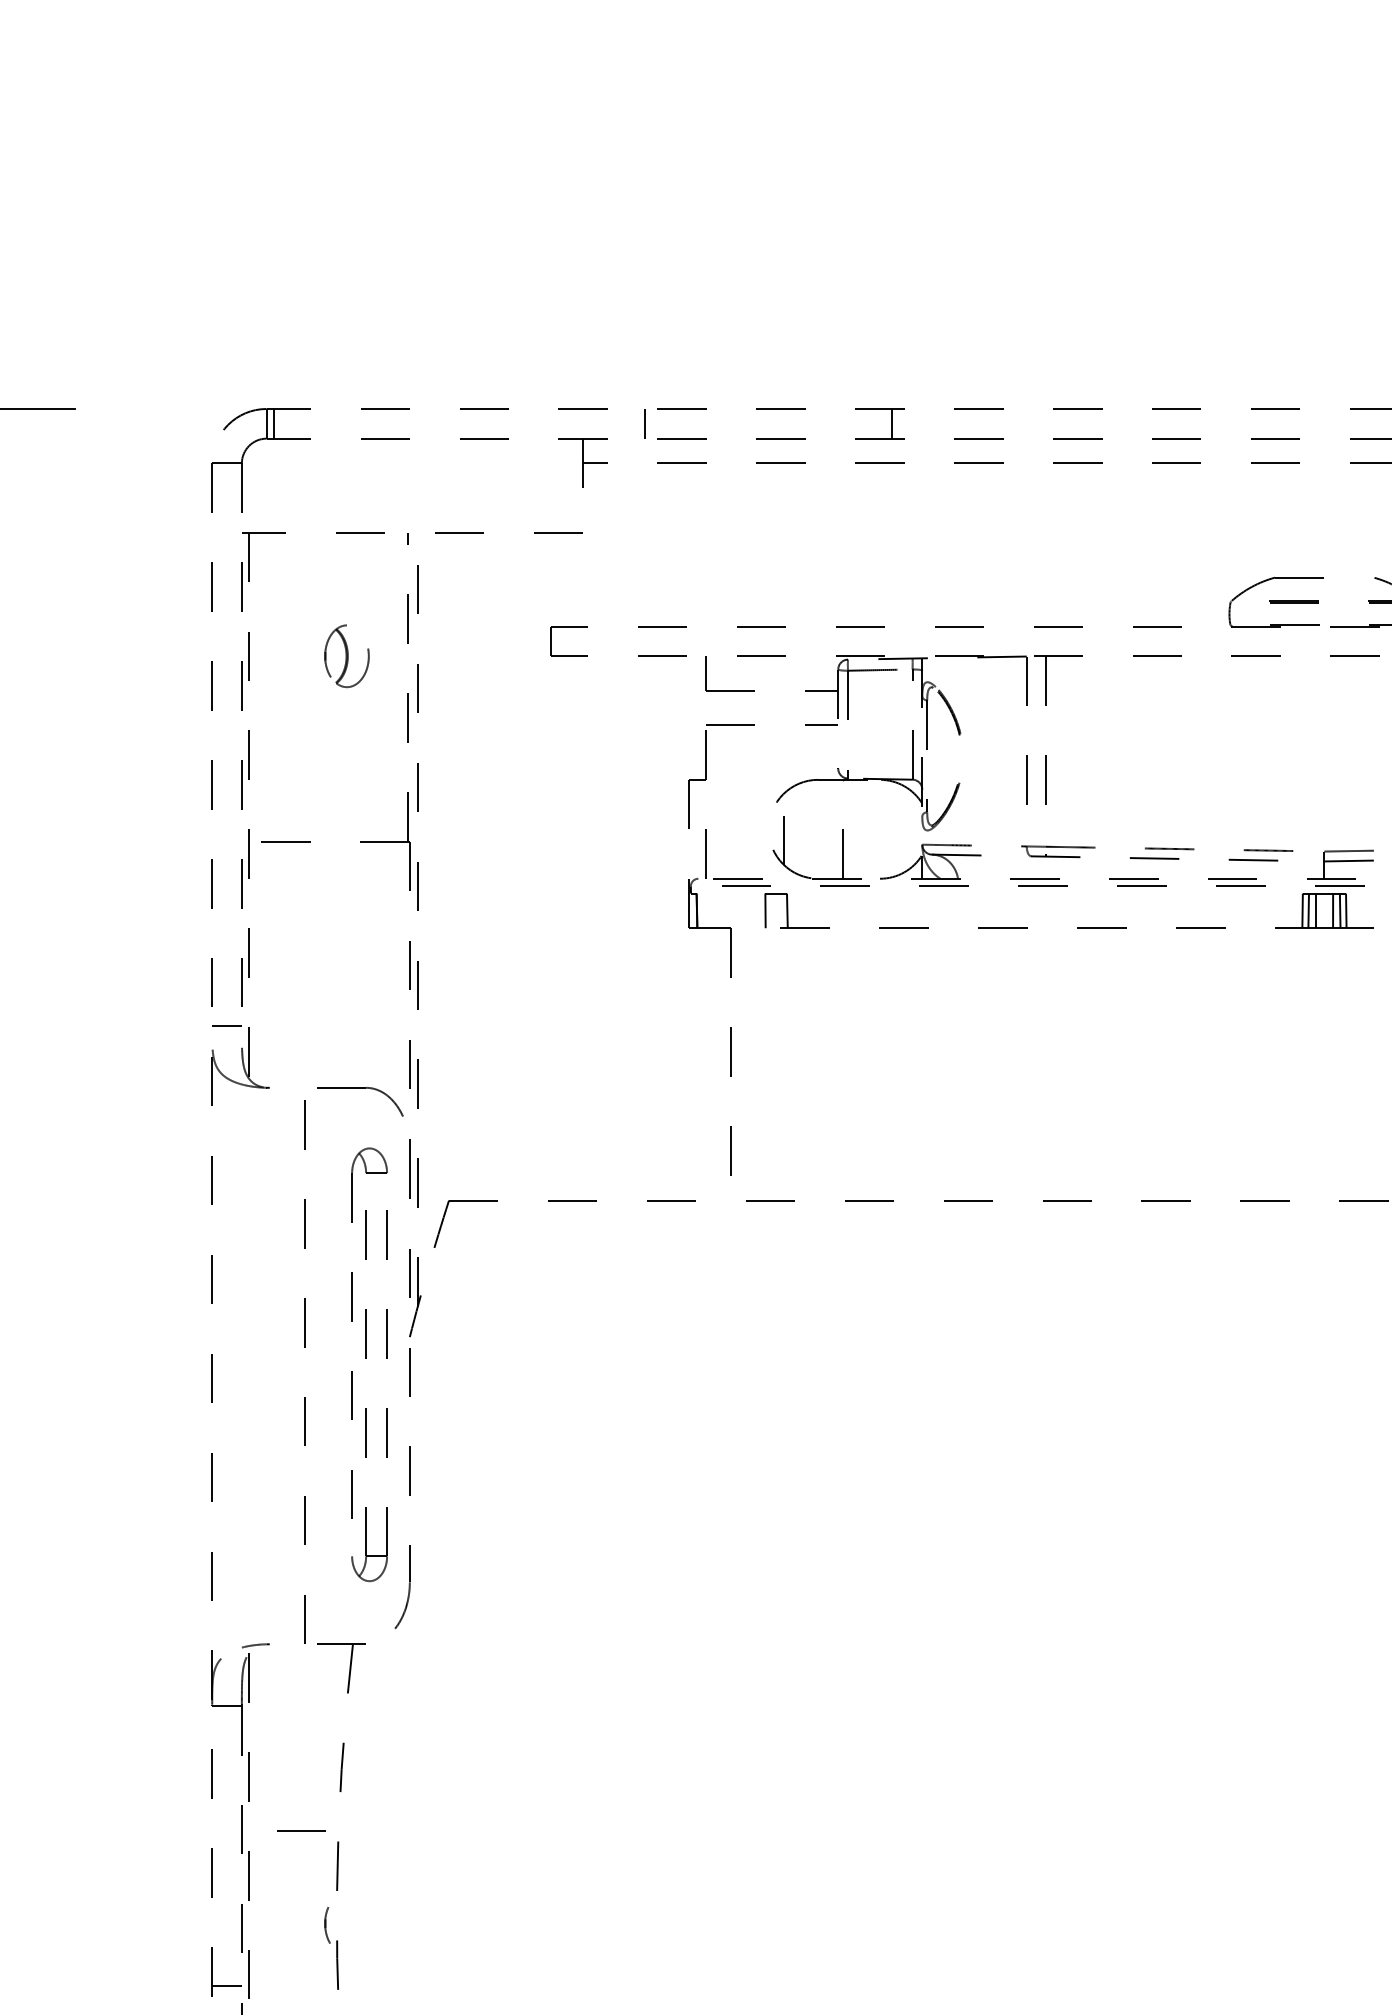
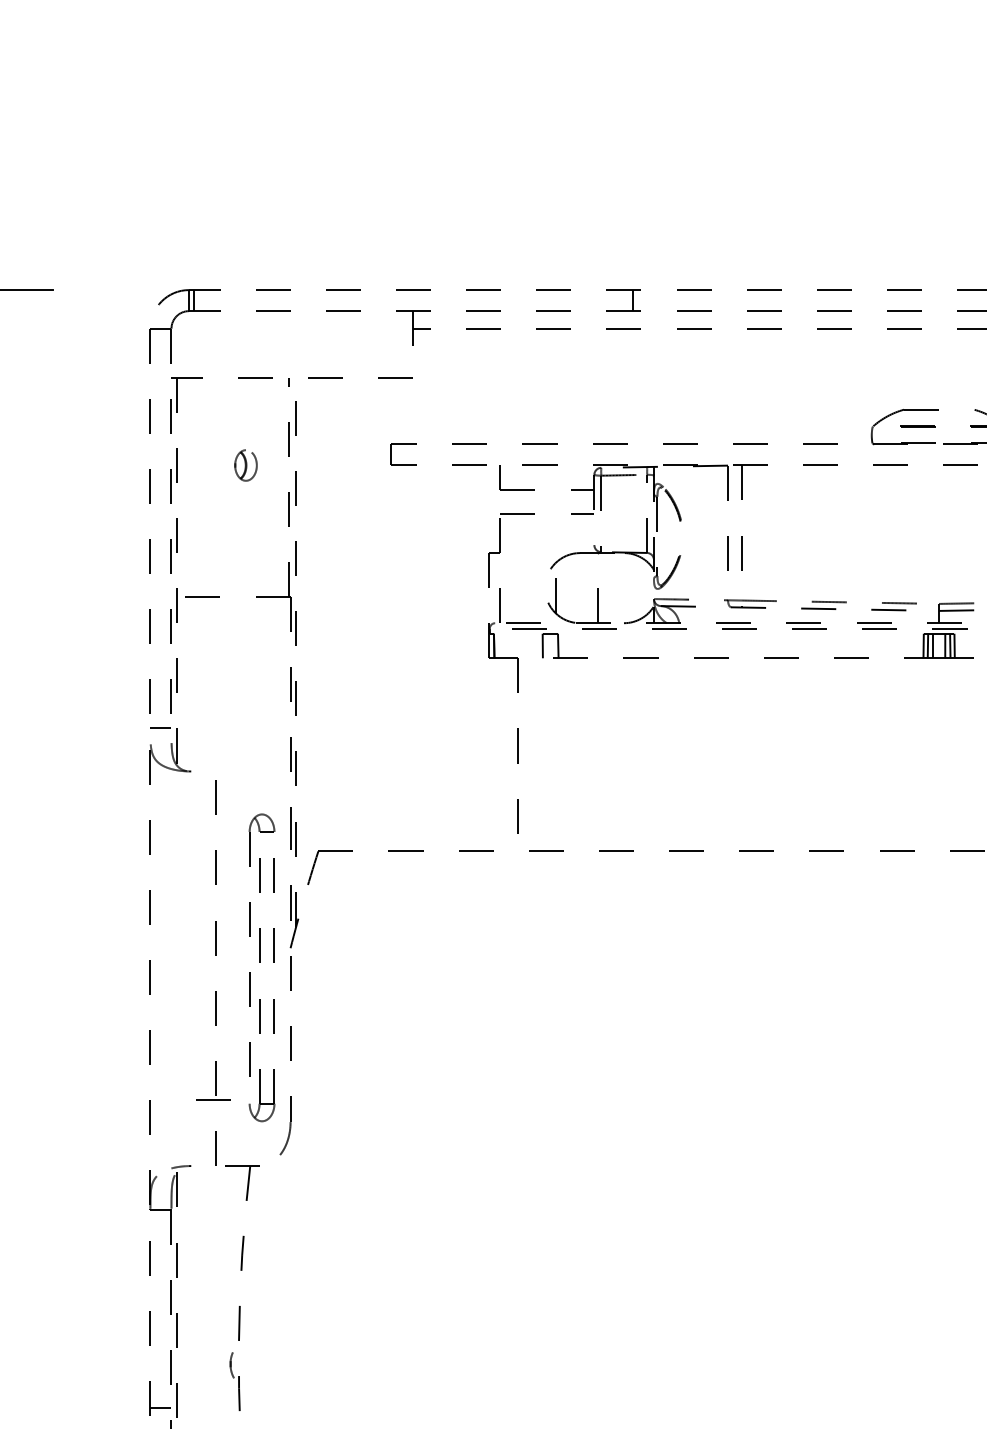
line: (644, 423) -> (456, 300), removed
part: (346, 656) -> (245, 465), size x0.7
part: (360, 1088) -> (255, 771), removed
line: (301, 1830) -> (213, 1099), moved

